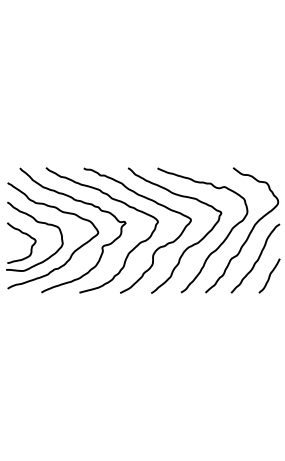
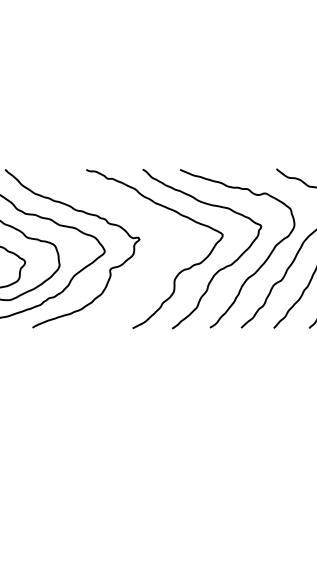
curve: (111, 199) -> (121, 209), removed

